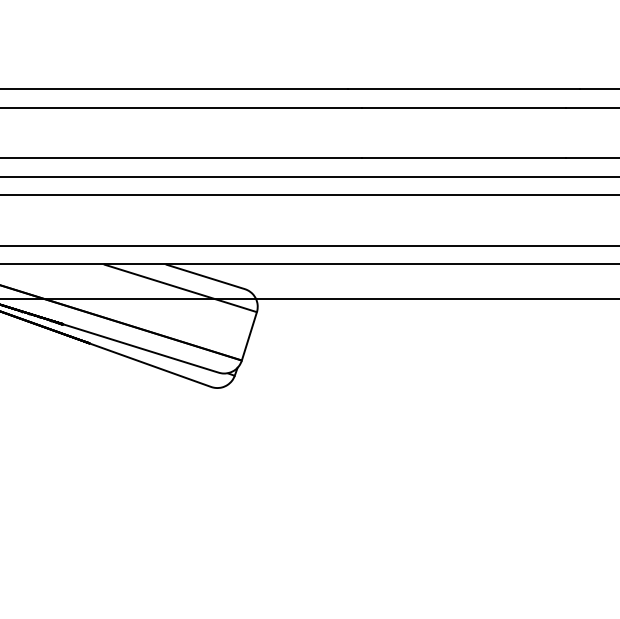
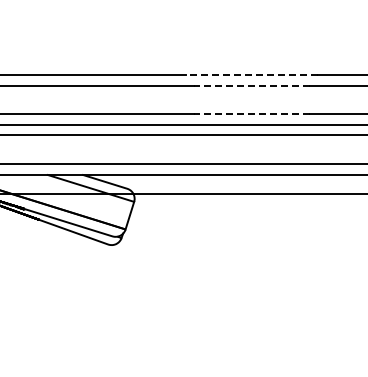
line: (464, 90) -> (252, 75), solid -> dashed
line: (462, 107) -> (251, 85), solid -> dashed
line: (462, 158) -> (251, 114), solid -> dashed

